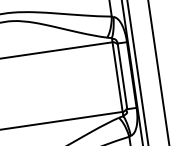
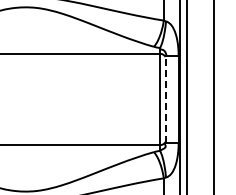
line: (122, 75) -> (166, 98), solid -> dashed

